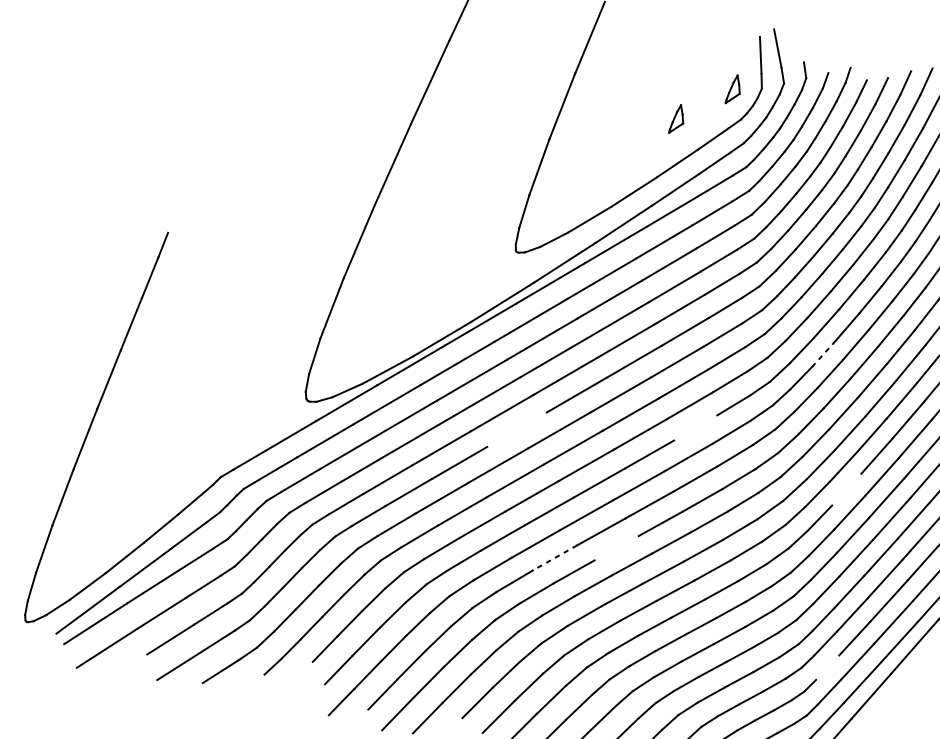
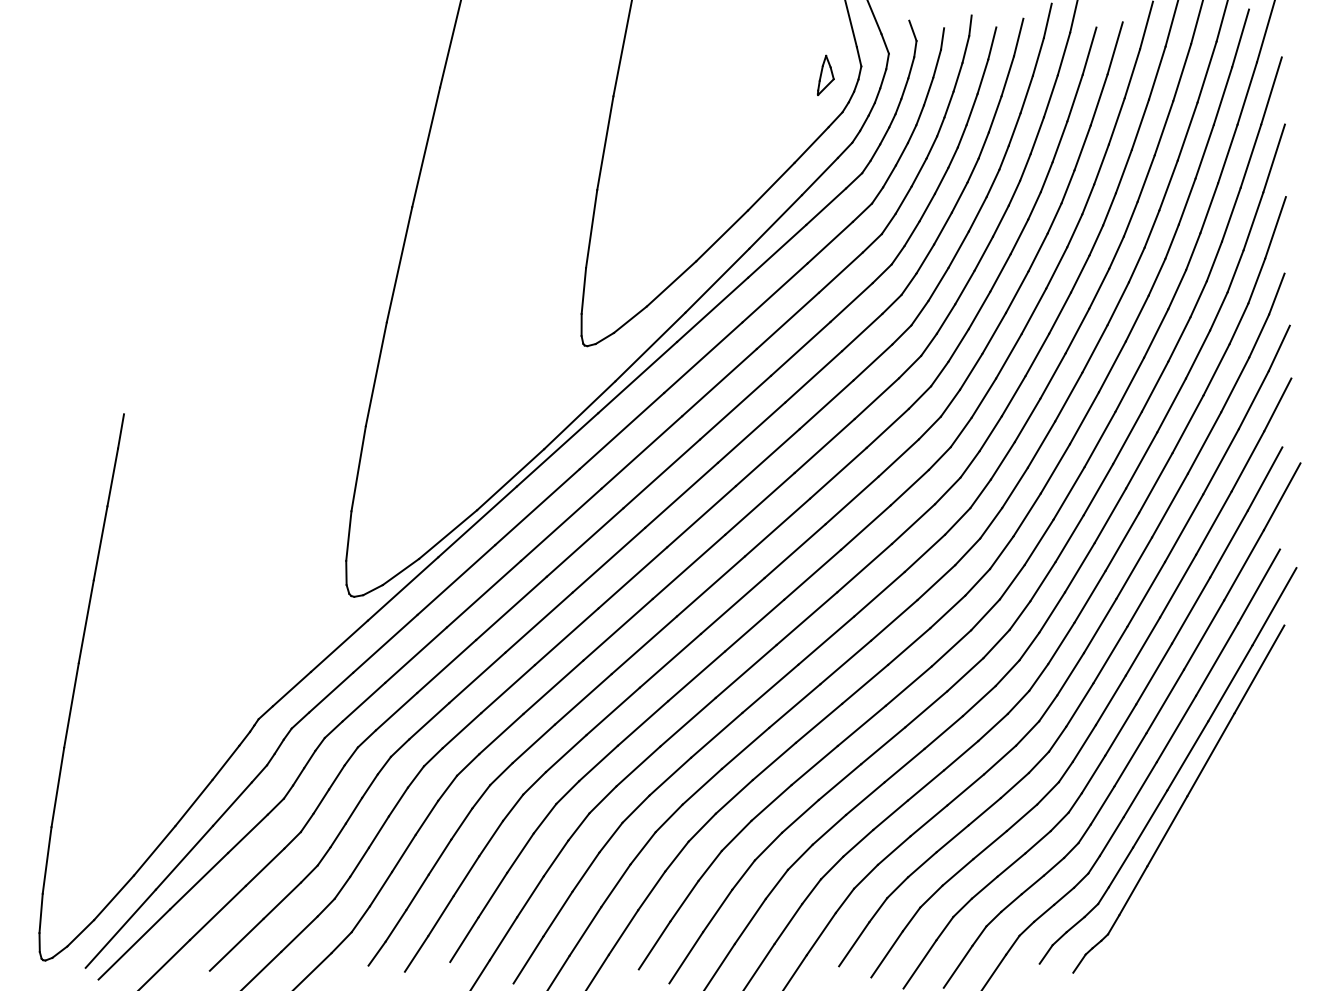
part: (677, 118) -> (759, 128), removed
line: (823, 353) -> (1013, 396), dashed -> solid
line: (695, 427) -> (865, 527), added
line: (516, 429) -> (632, 577), added
line: (846, 489) -> (1079, 567), added
line: (616, 547) -> (794, 705), added
line: (554, 558) -> (716, 735), dashed -> solid
line: (827, 667) -> (1102, 805), added
line: (301, 672) -> (416, 953), added

